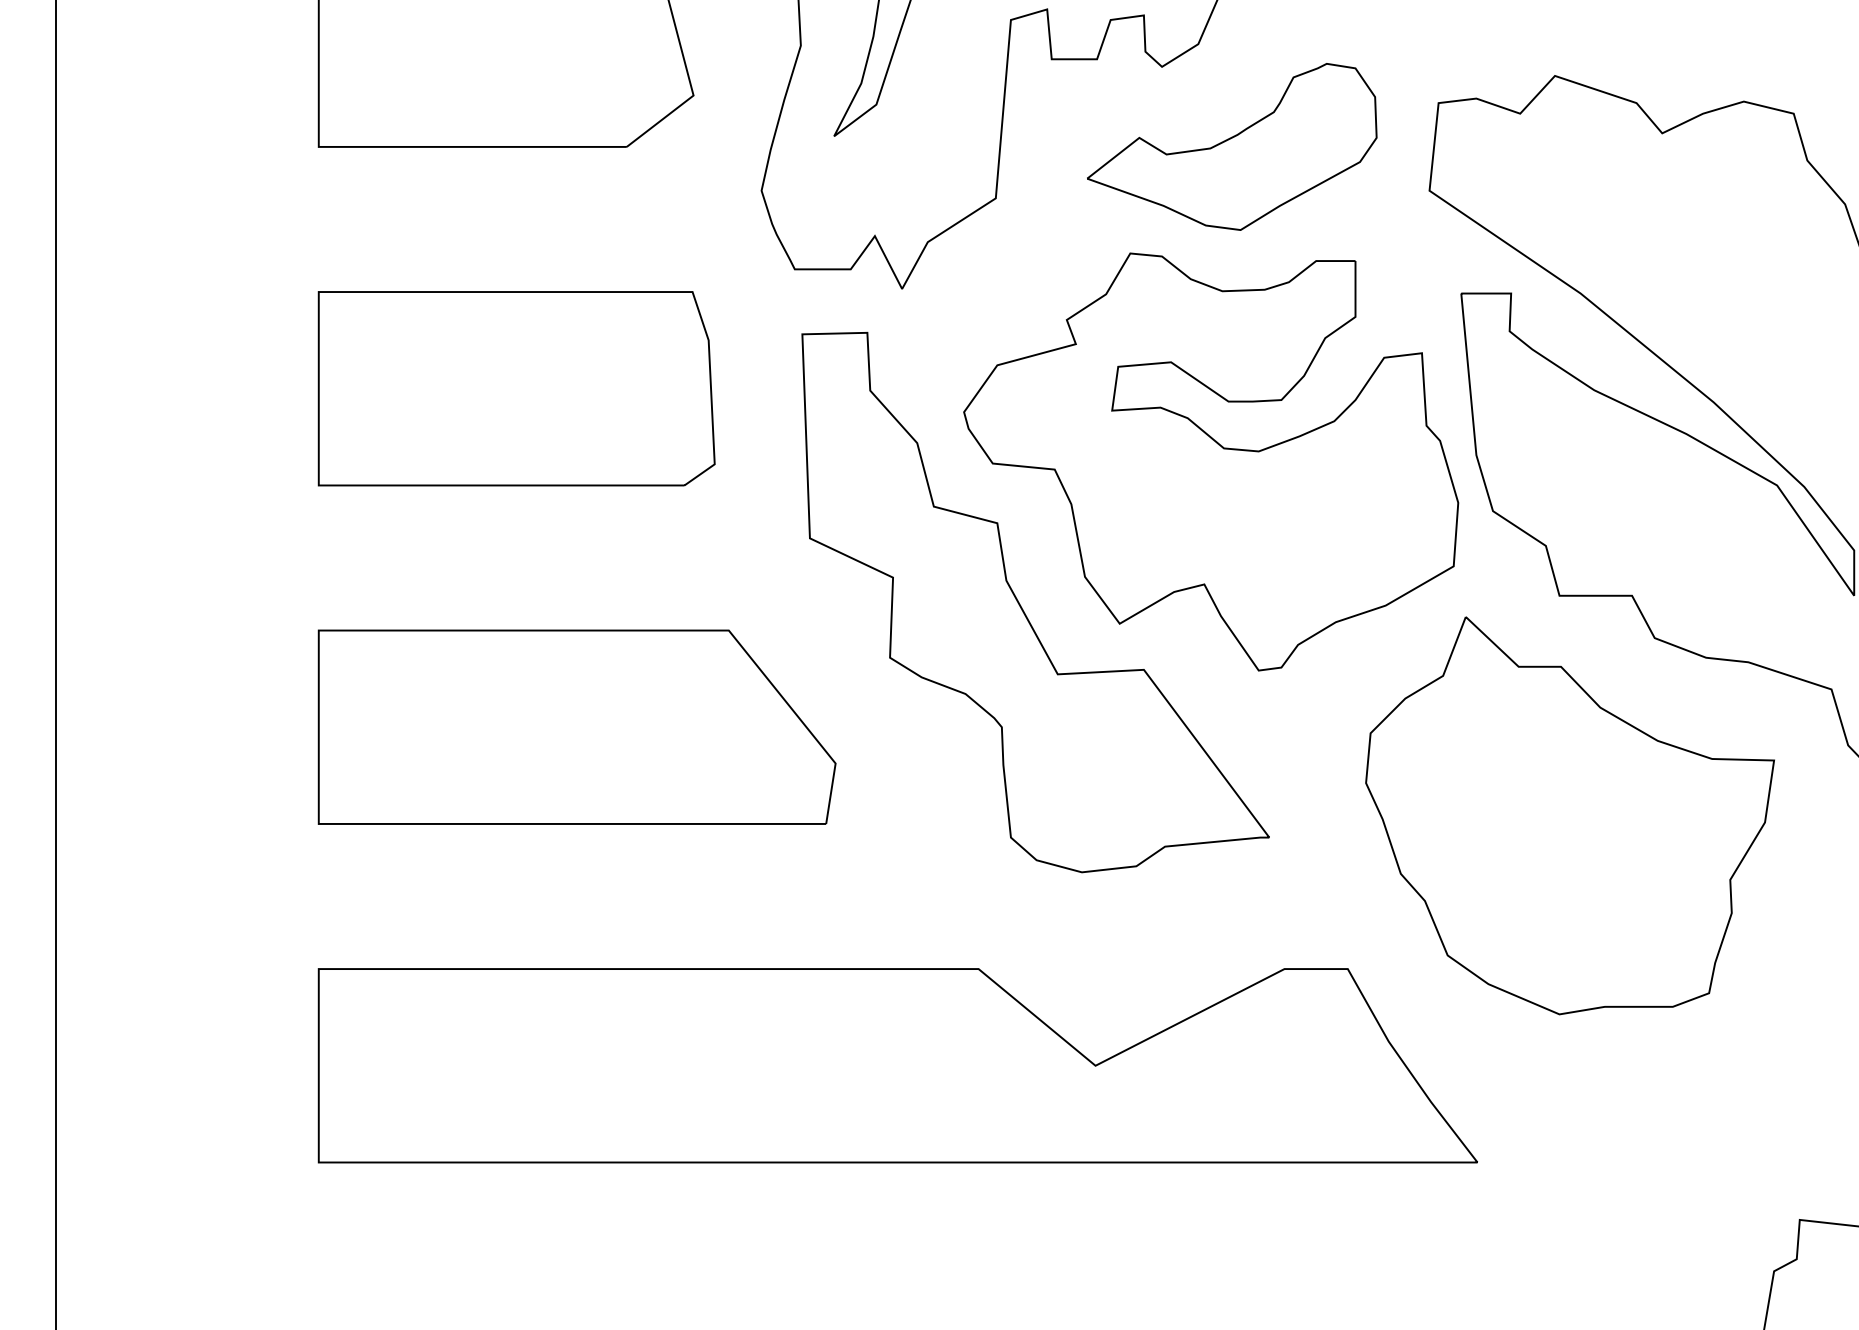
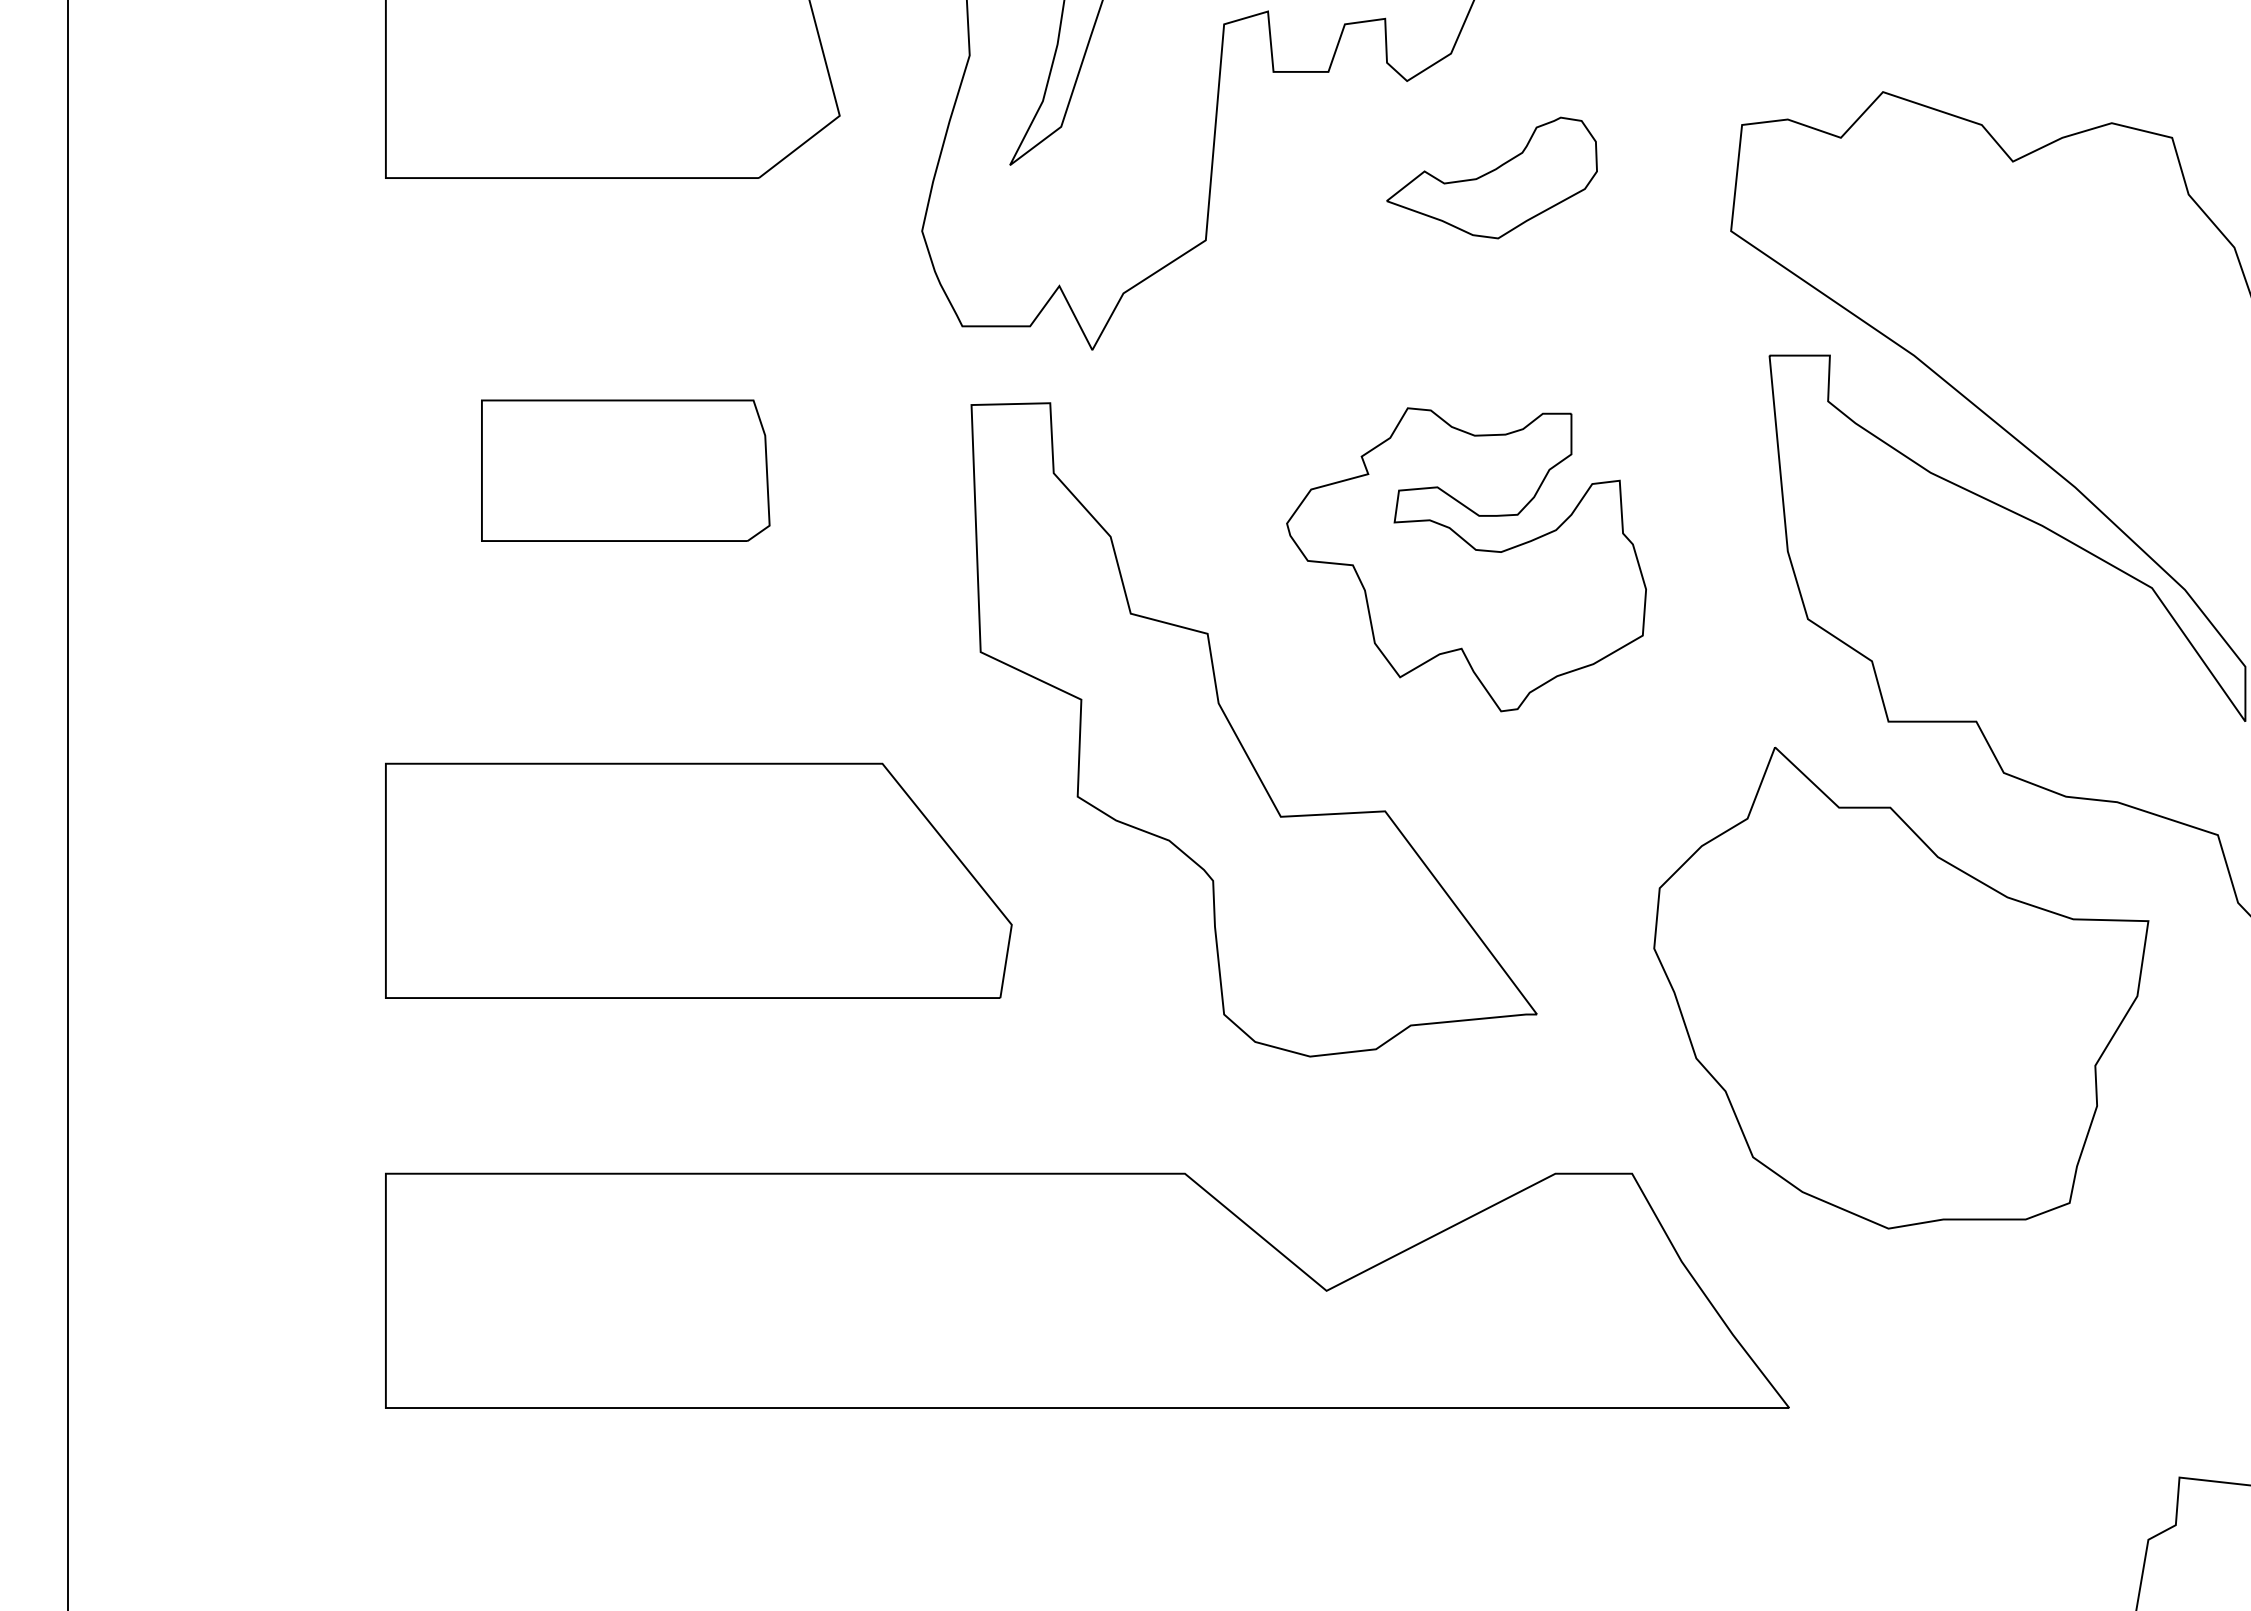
part: (1231, 146) -> (1491, 177), size x0.6
part: (516, 388) -> (625, 470), size x0.6
part: (1211, 461) -> (1466, 559), size x0.6

